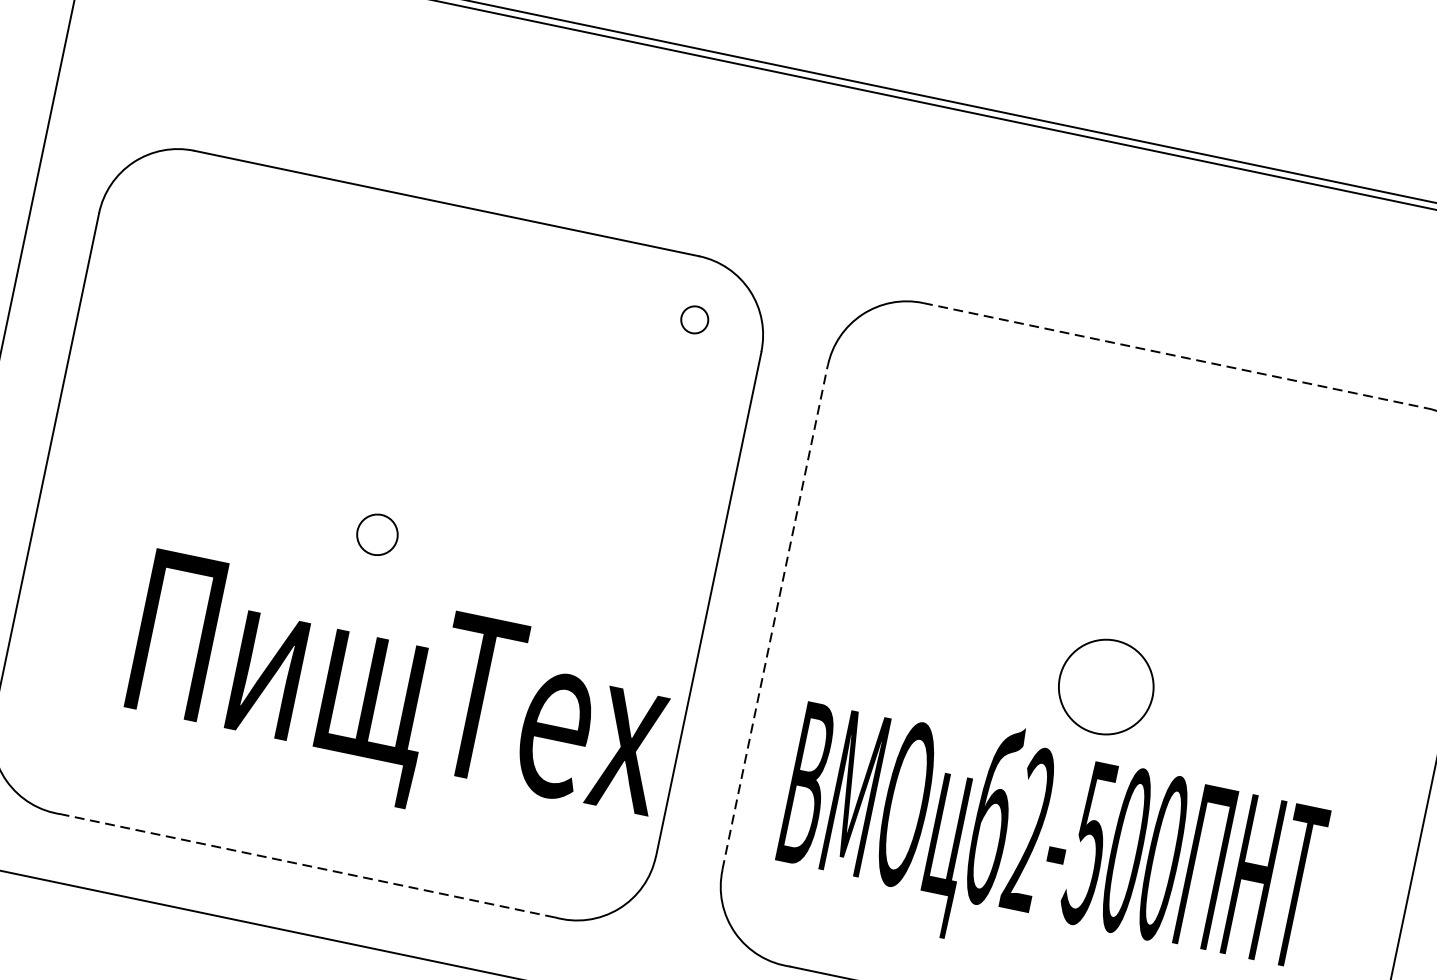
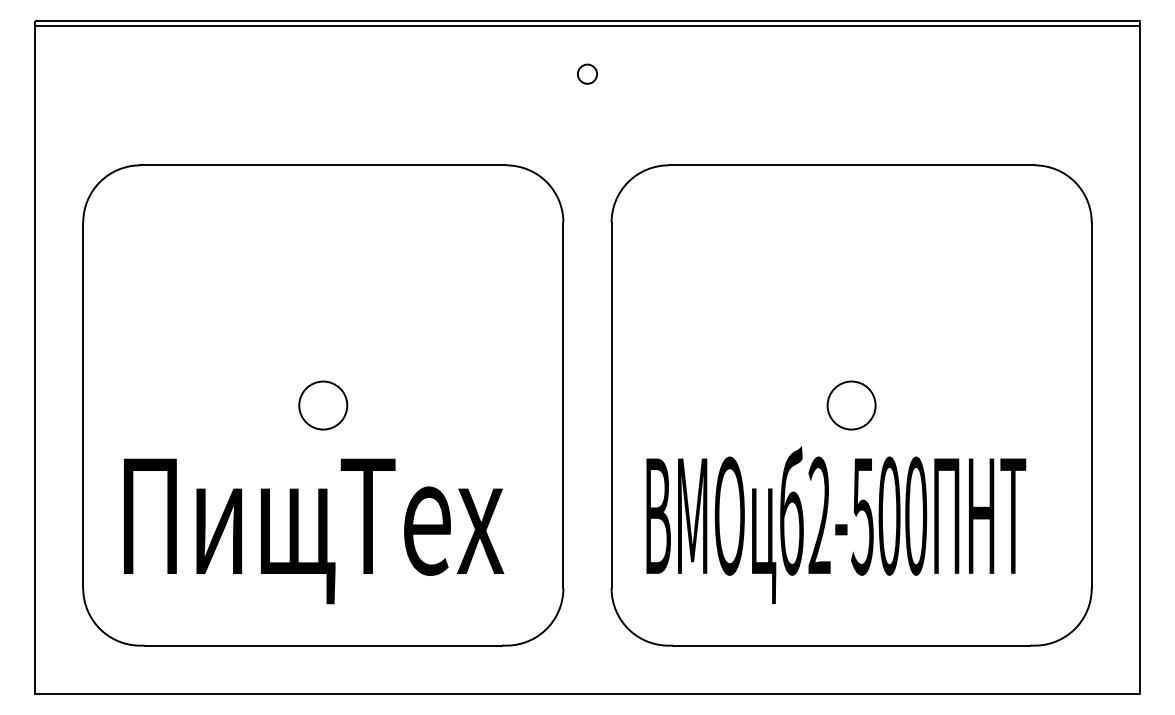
circle: (694, 318) -> (587, 73), moved
line: (1176, 356) -> (852, 165), dashed -> solid
circle: (377, 534) -> (323, 405), size x1.67
line: (775, 617) -> (611, 405), dashed -> solid
circle: (1106, 686) -> (851, 405), size x0.71
text: (398, 703) -> (314, 531), moved
line: (308, 865) -> (323, 645), dashed -> solid

